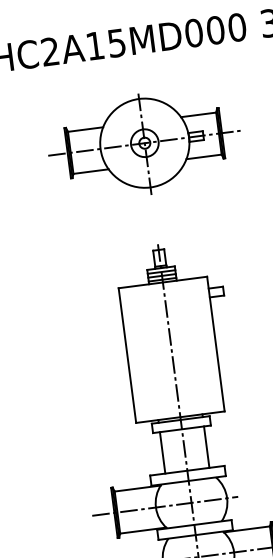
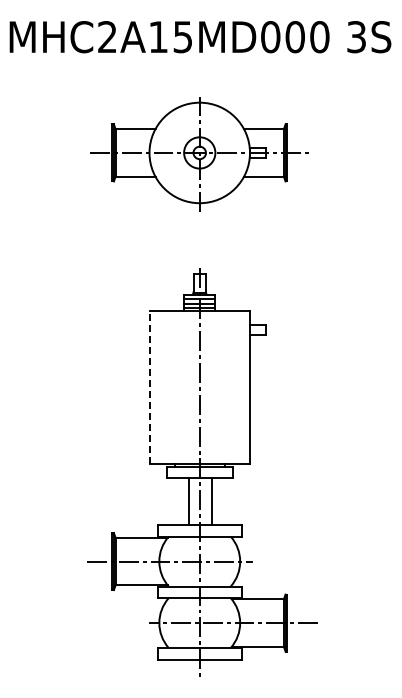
line: (127, 355) -> (149, 387), solid -> dashed
line: (206, 447) -> (211, 501), moved
line: (162, 452) -> (188, 501), moved

